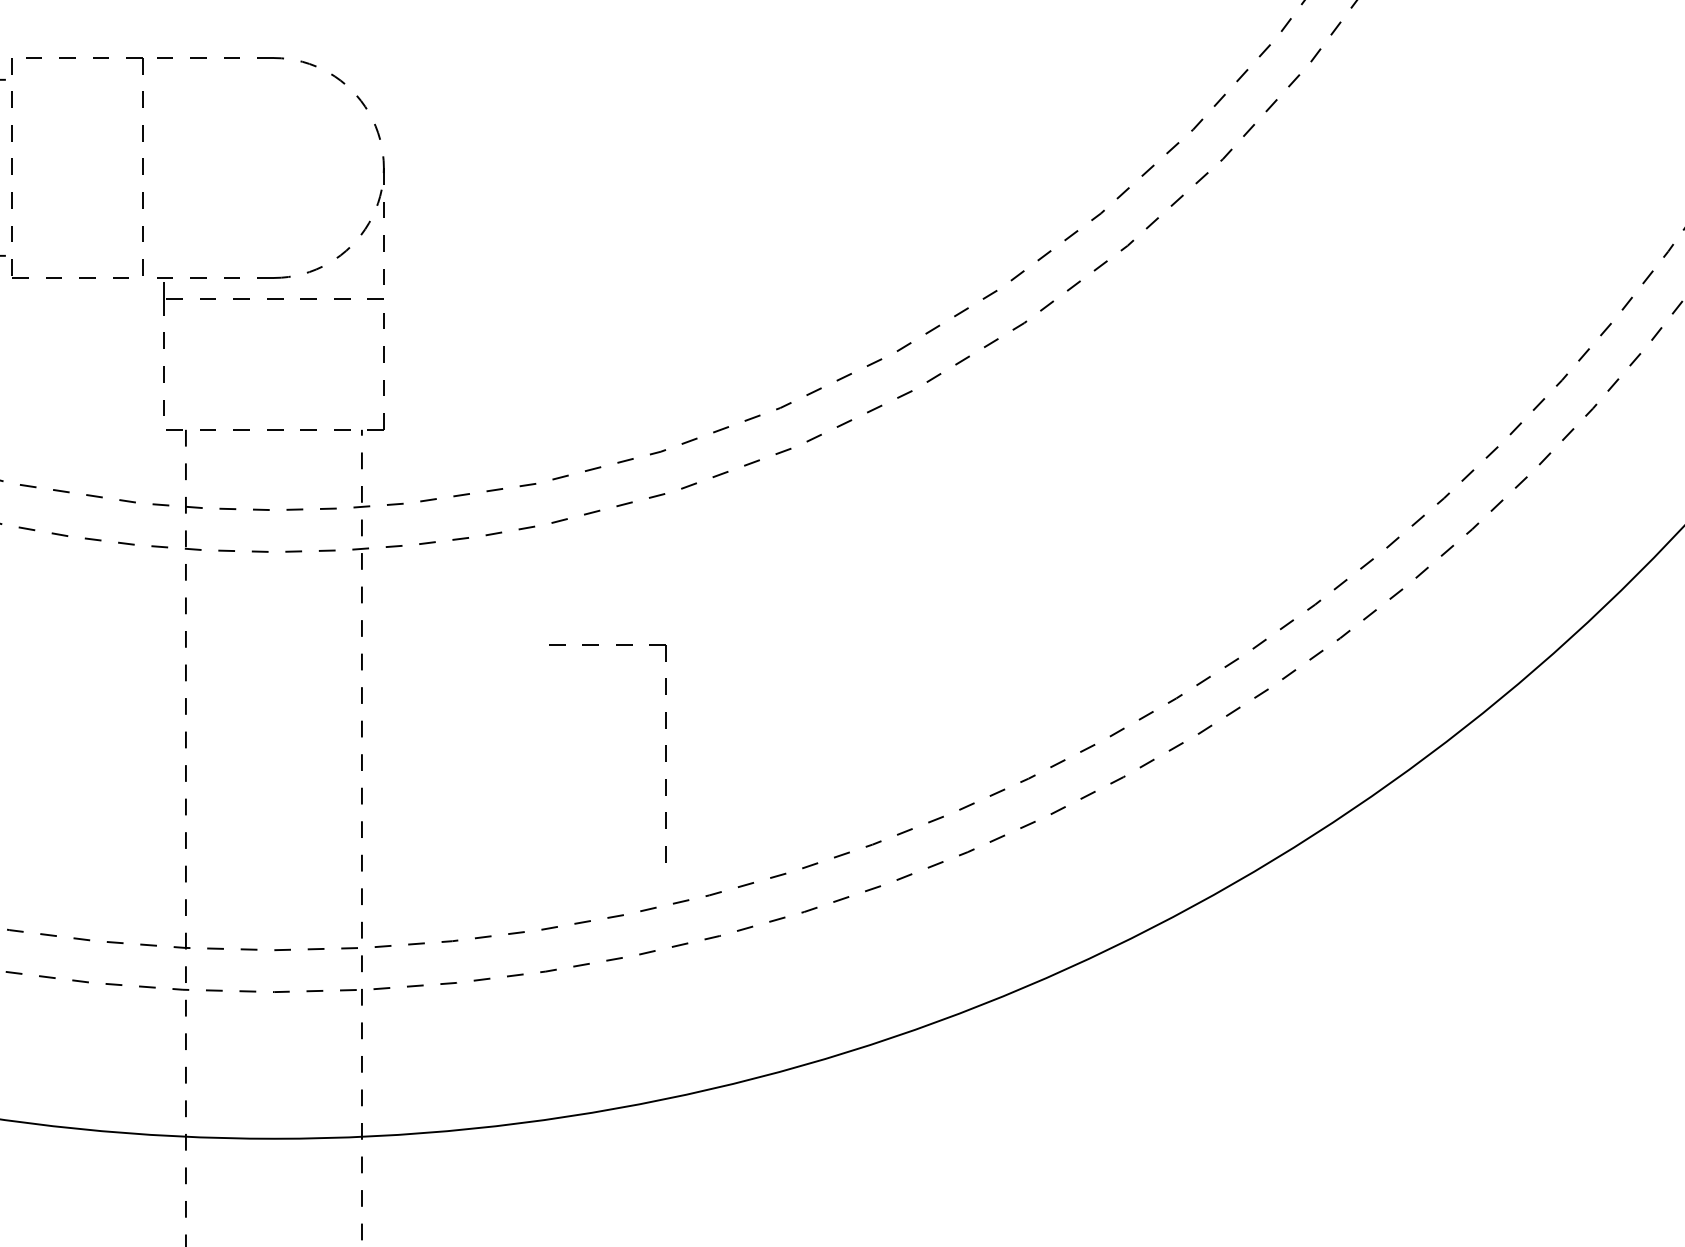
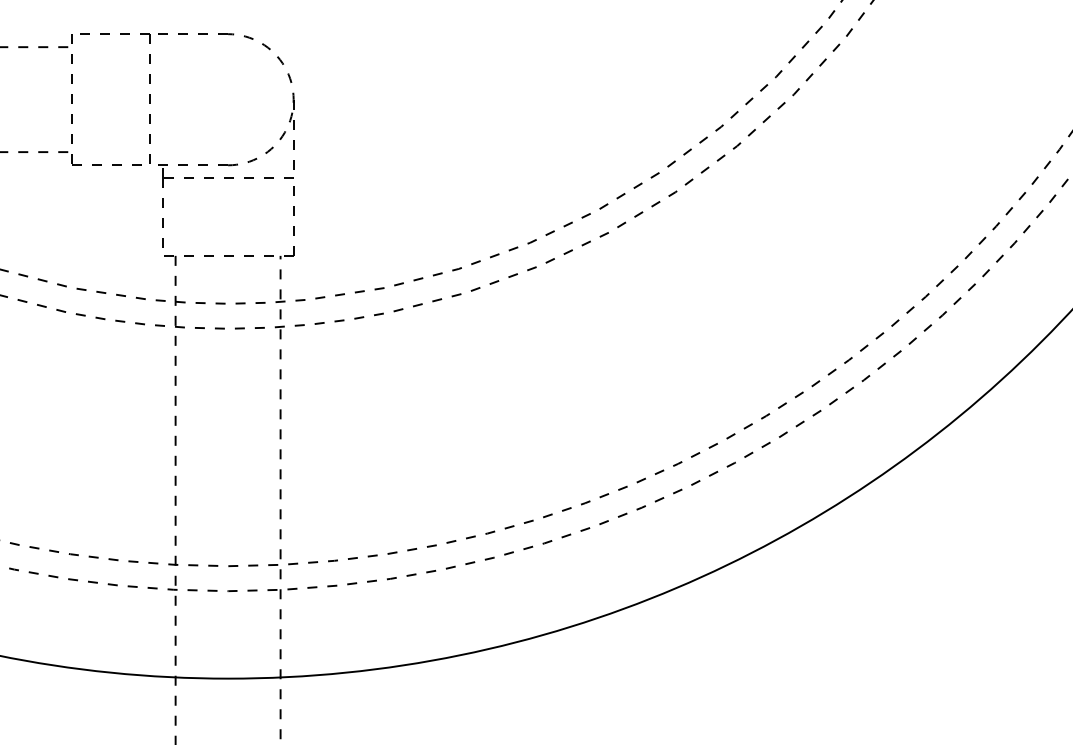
part: (665, 752) -> (461, 448), removed

